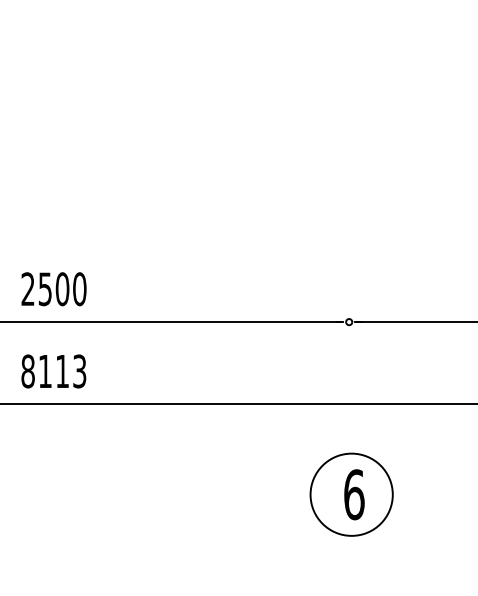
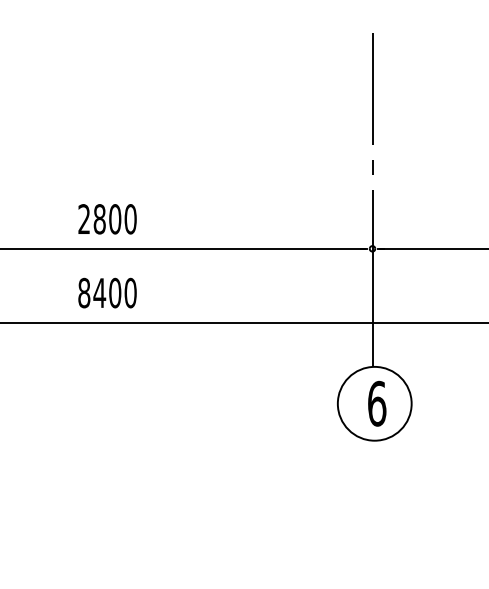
line: (349, 267) -> (372, 199), added
text: (45, 289) -> (99, 219), 2500 -> 2800
text: (61, 370) -> (114, 292), 8113 -> 8400

